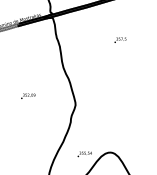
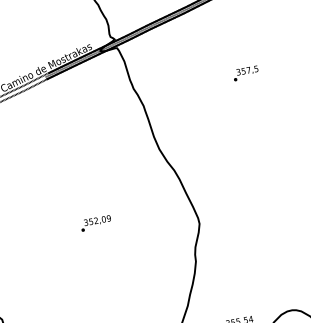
text: (120, 39) -> (245, 71), moved

